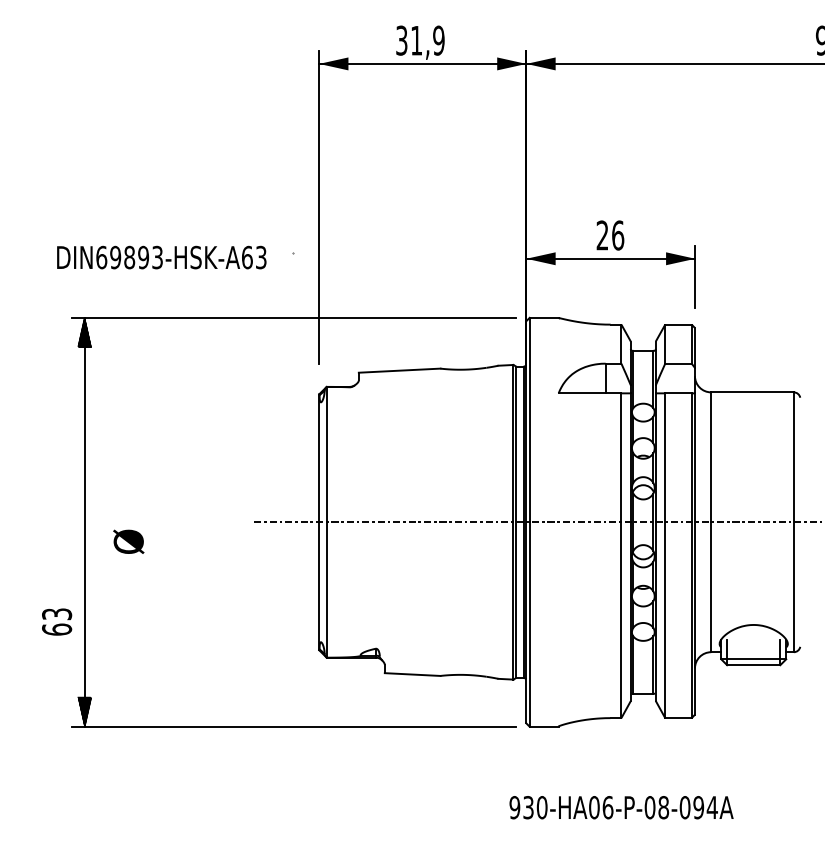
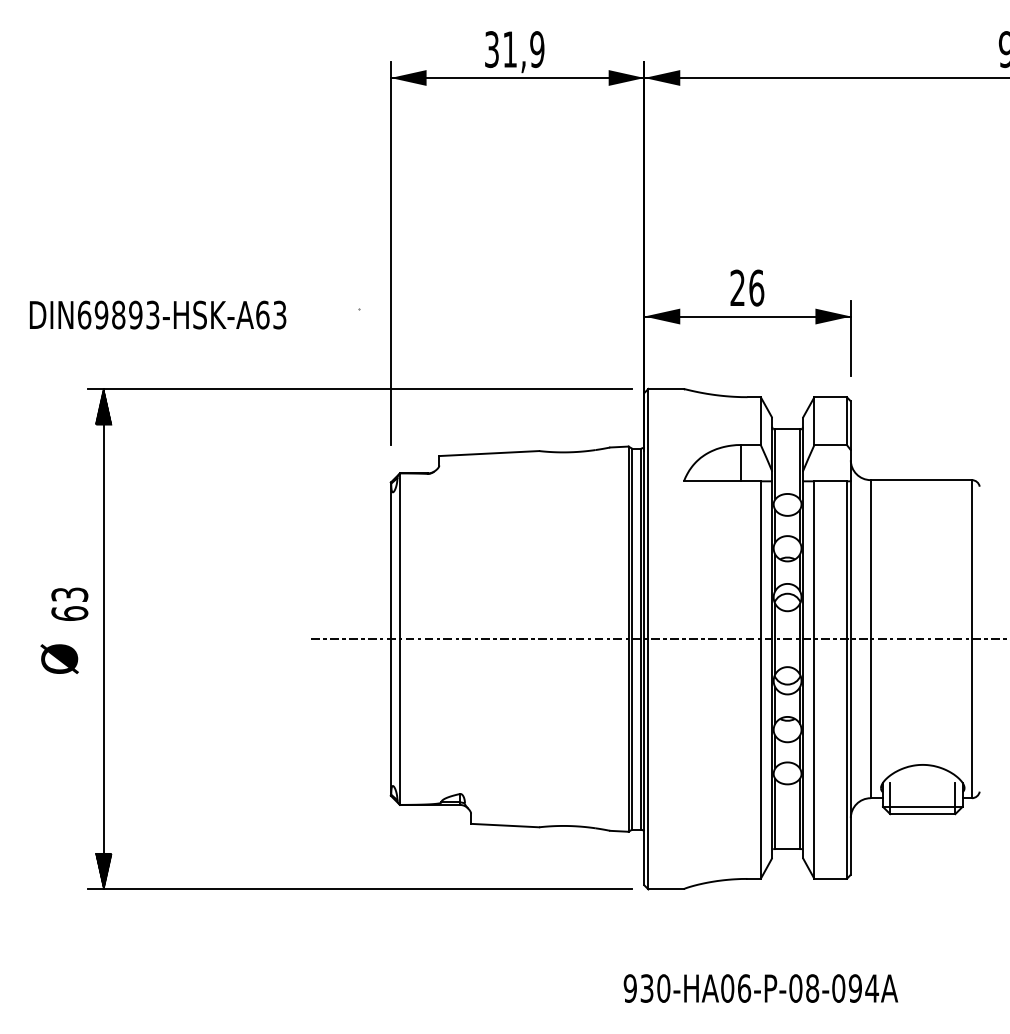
text: (162, 257) -> (158, 314), moved
text: (128, 541) -> (59, 658), moved
text: (56, 621) -> (69, 603), moved

